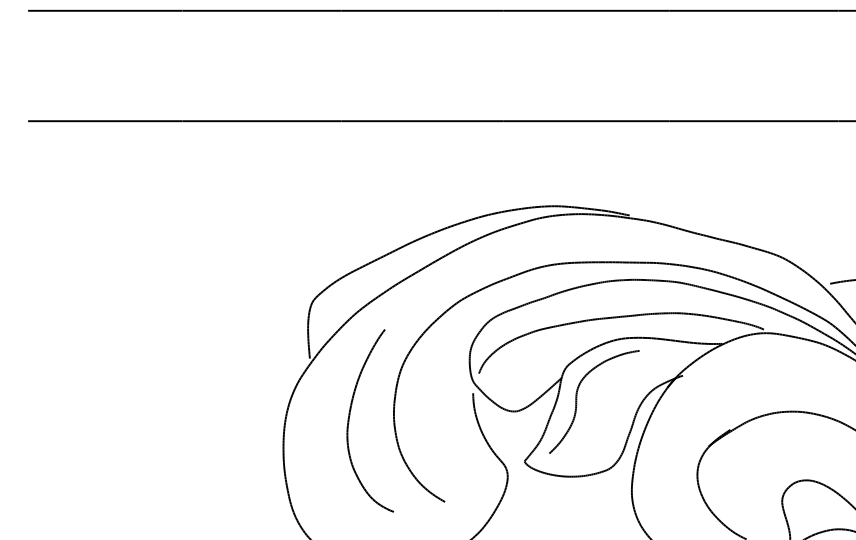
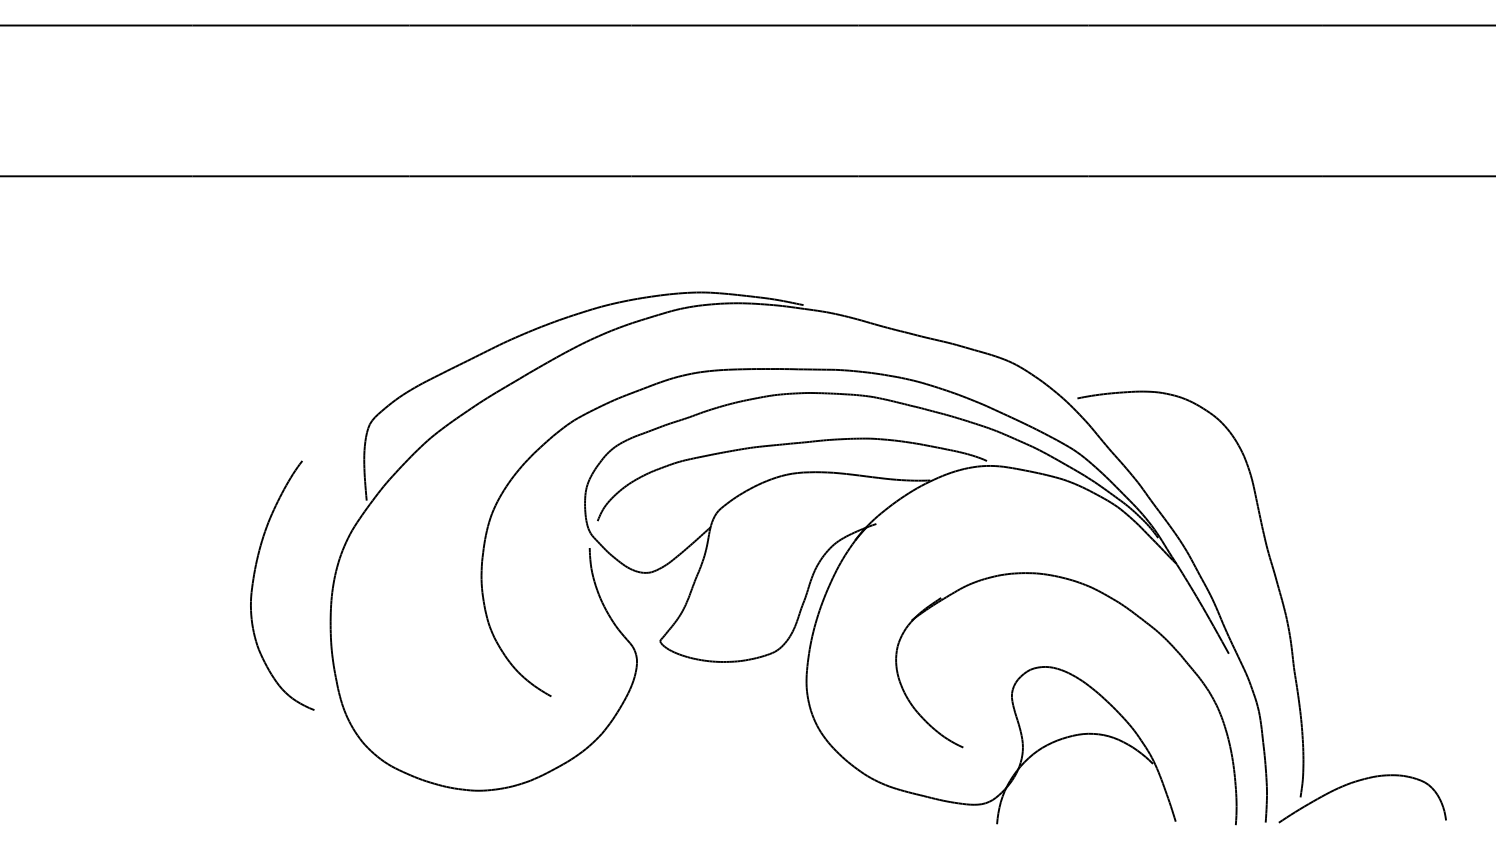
part: (576, 401) -> (731, 559), removed
part: (350, 417) -> (254, 580), moved

